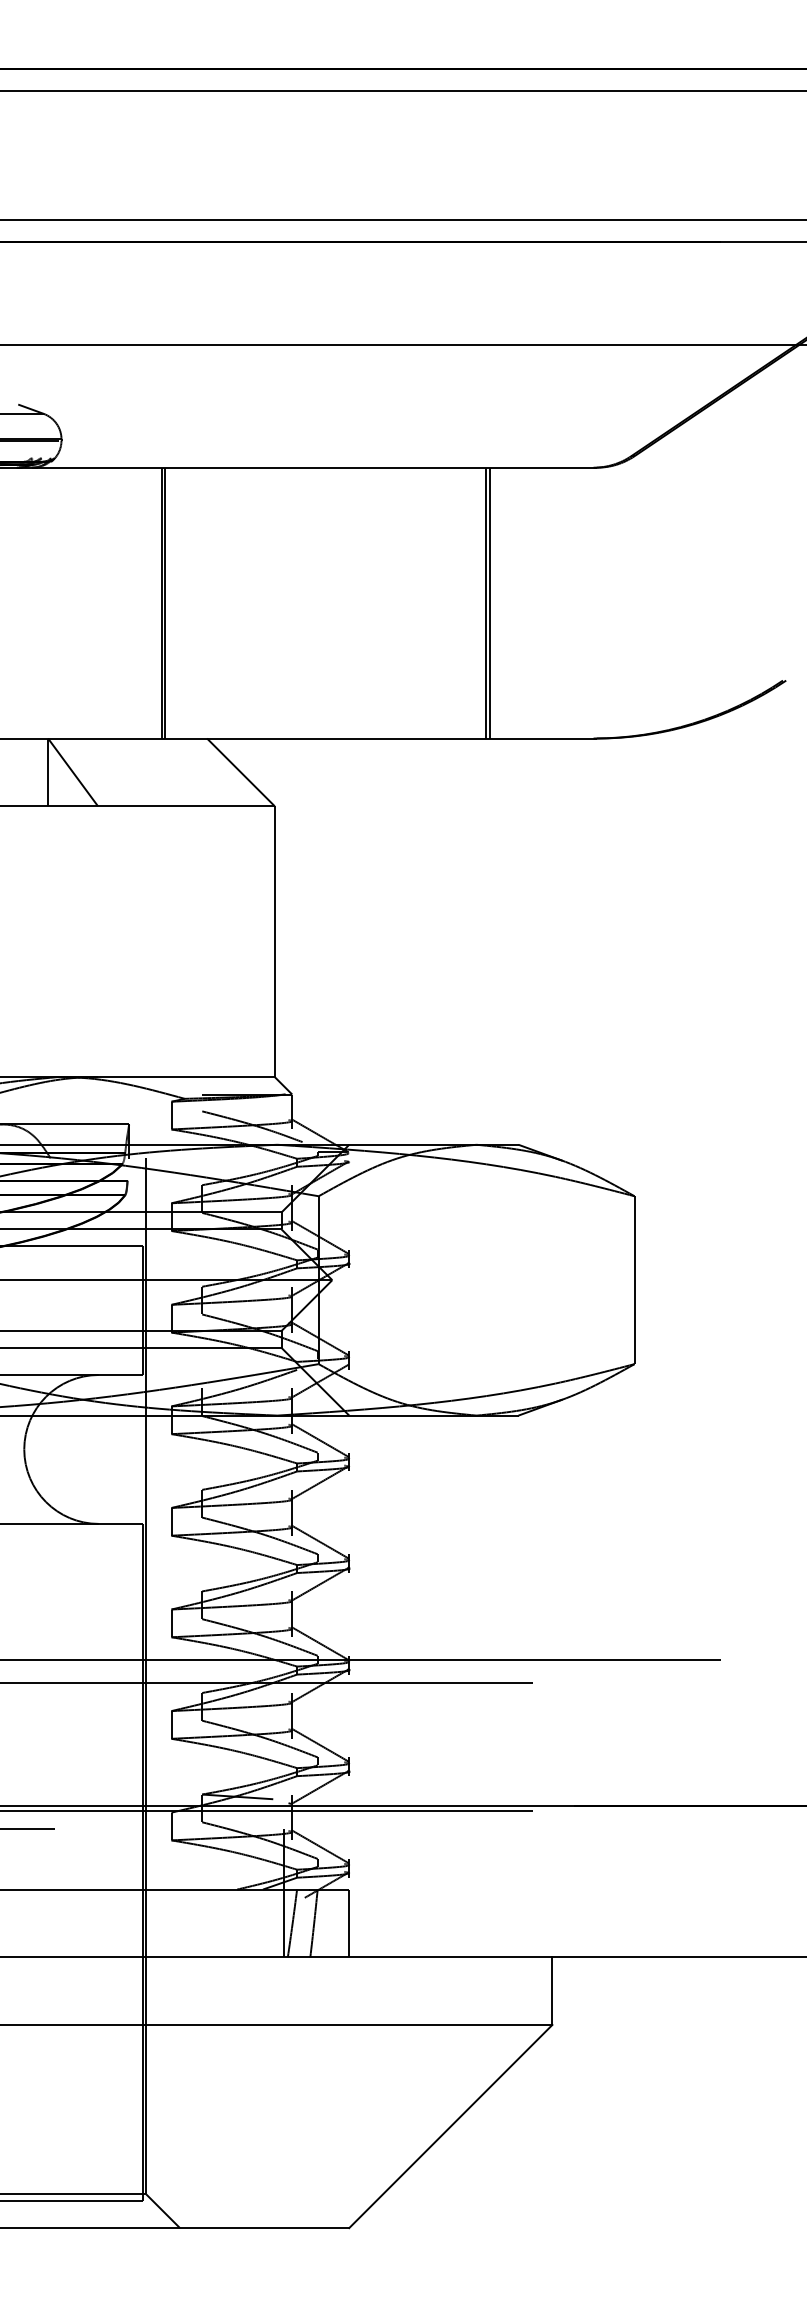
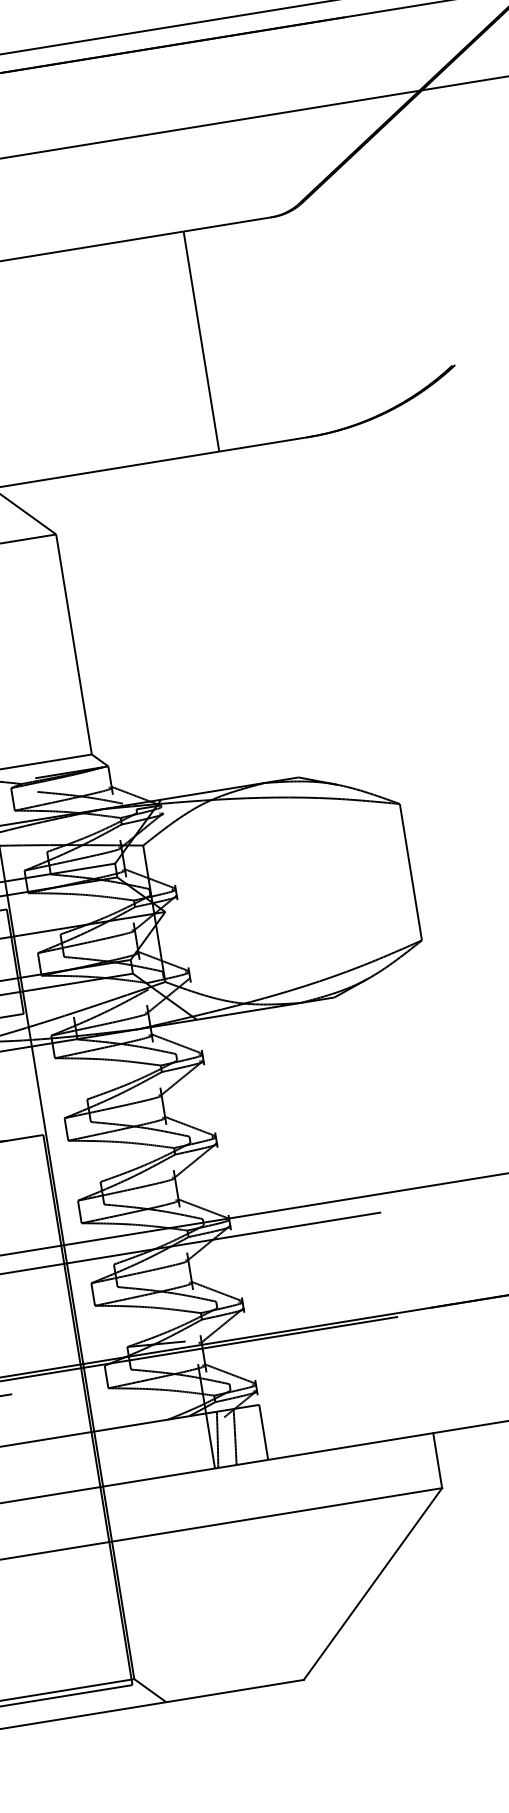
line: (489, 602) -> (203, 340), removed

